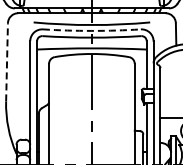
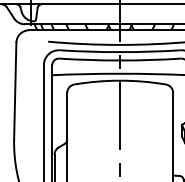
arc: (91, 30) -> (119, 51), dashed -> solid
line: (7, 61) -> (15, 89), dashed -> solid

